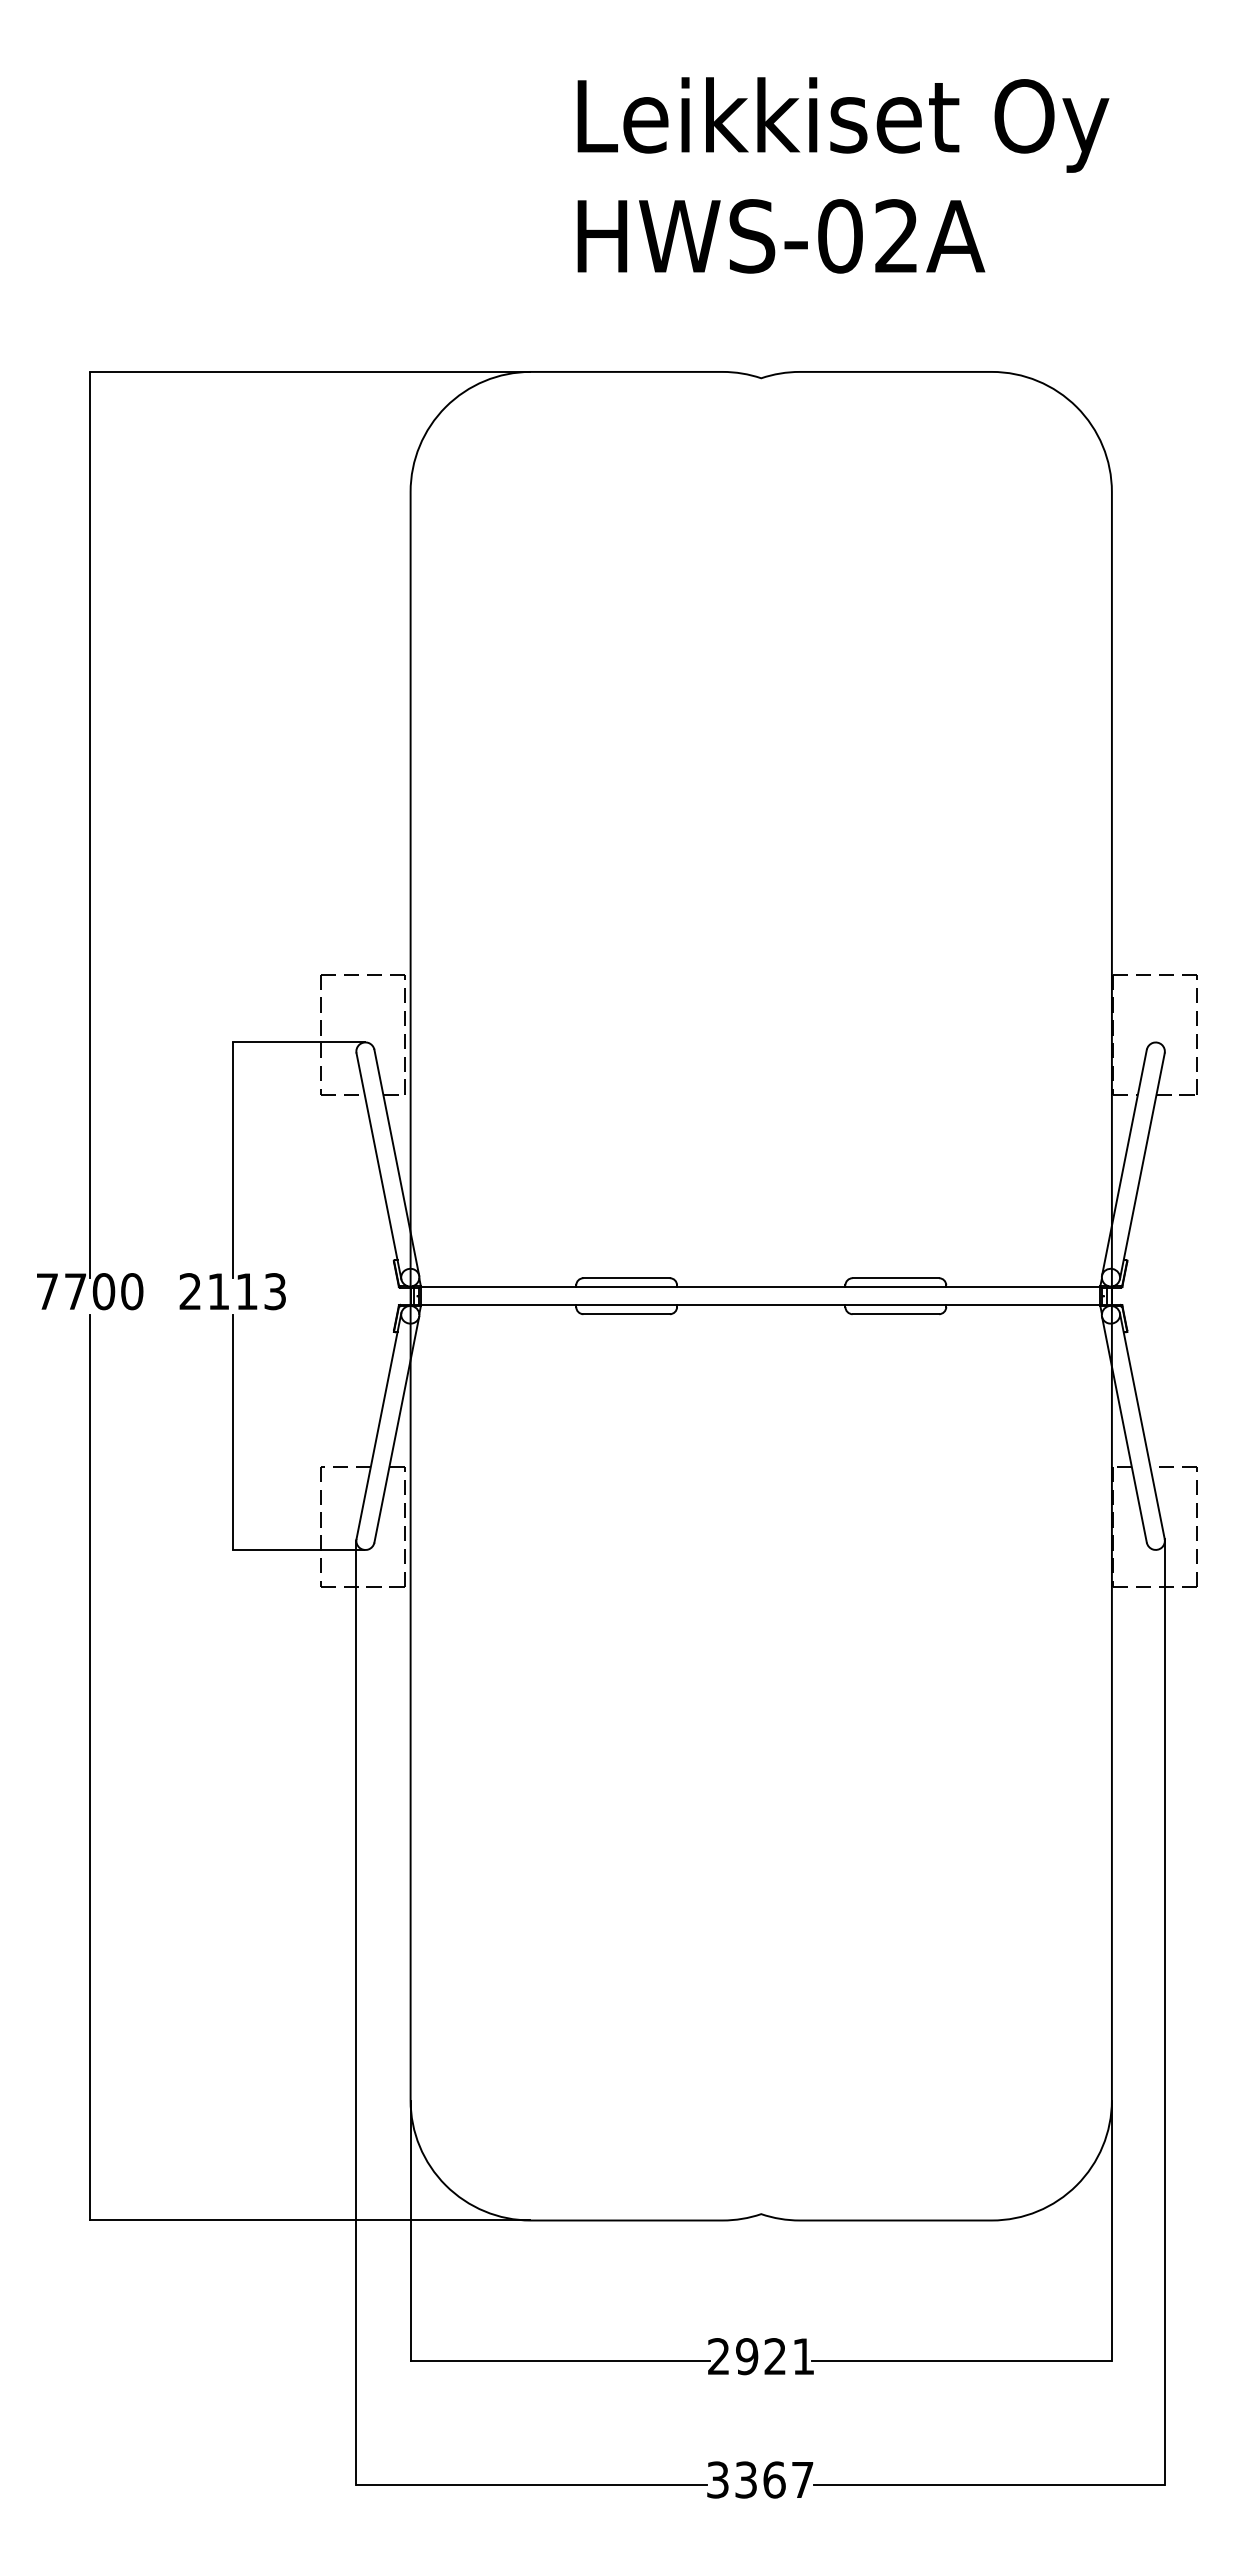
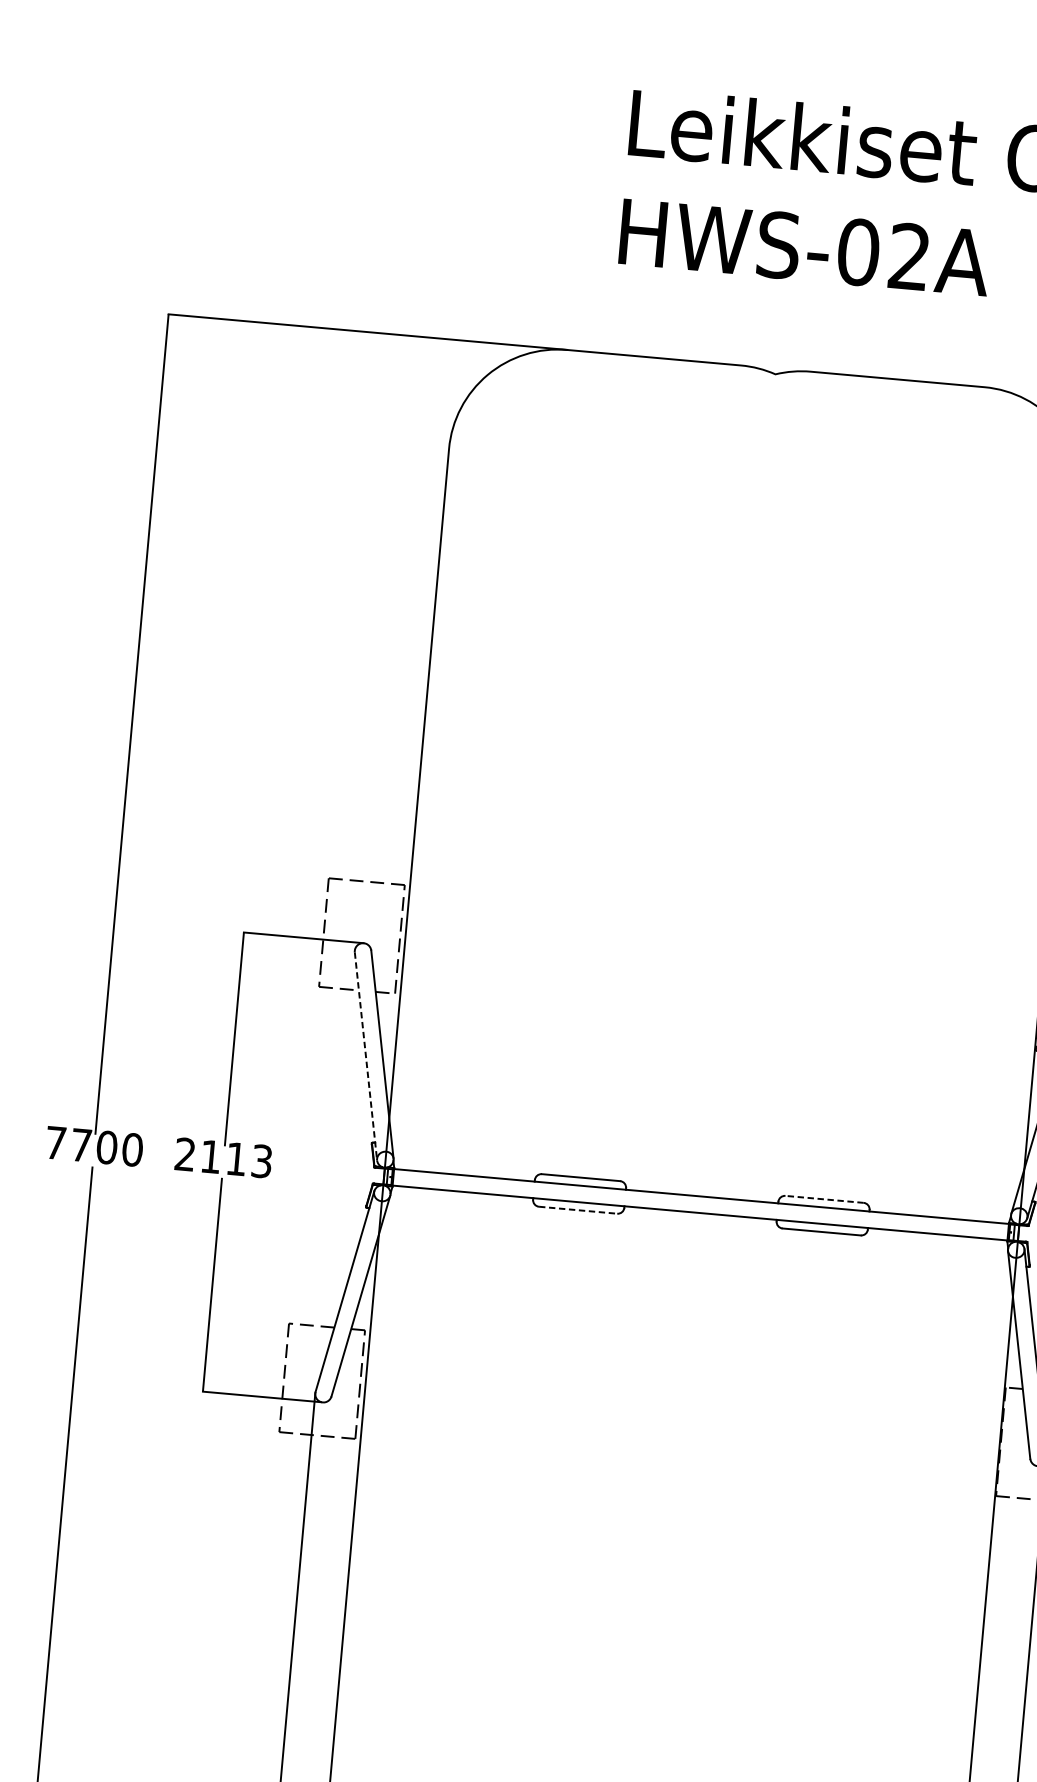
line: (379, 1166) -> (366, 1056), solid -> dashed
line: (895, 1278) -> (824, 1199), solid -> dashed
line: (627, 1314) -> (578, 1210), solid -> dashed

